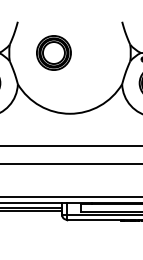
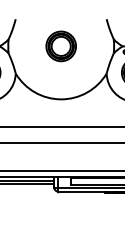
part: (53, 53) -> (60, 46), moved

